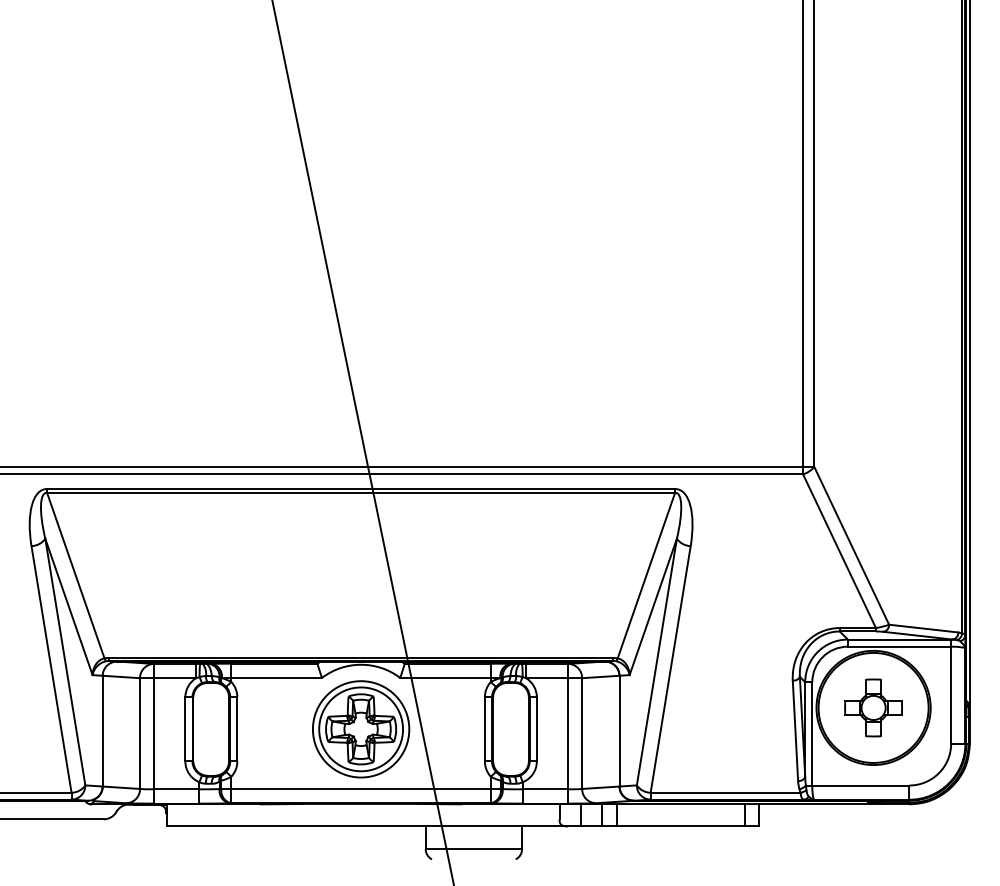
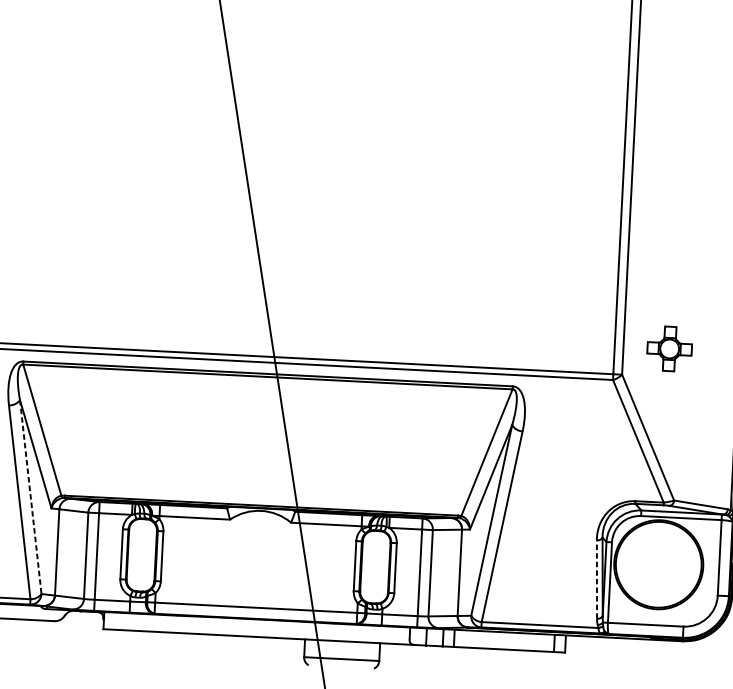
line: (65, 662) -> (30, 497), solid -> dashed
part: (873, 707) -> (669, 348), moved
part: (361, 729) -> (258, 561), removed
line: (795, 730) -> (597, 579), solid -> dashed

